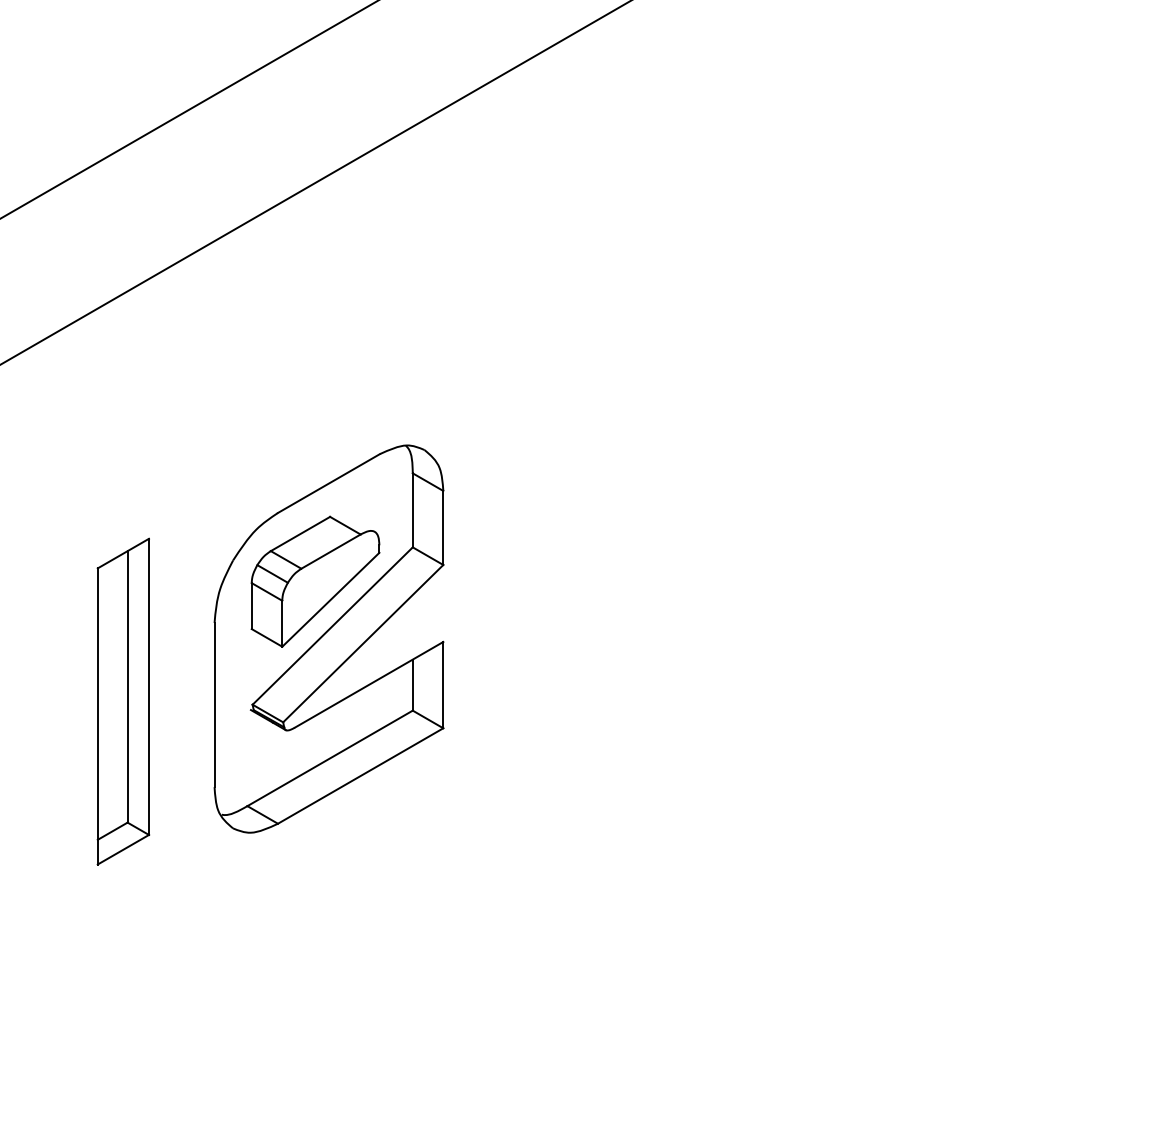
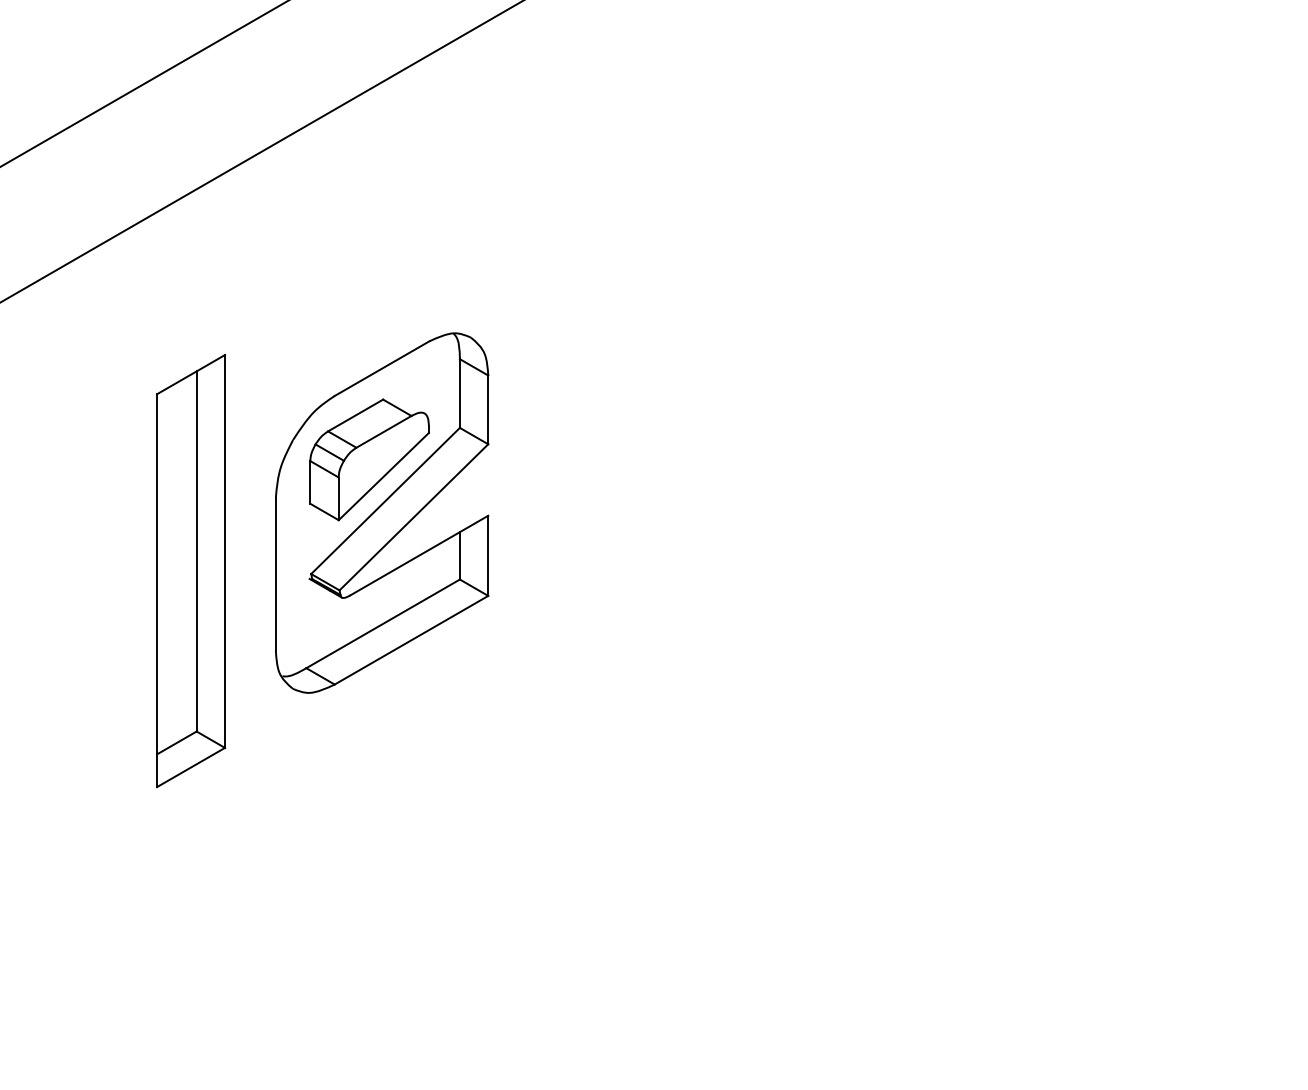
part: (123, 701) -> (191, 571), size x1.43

